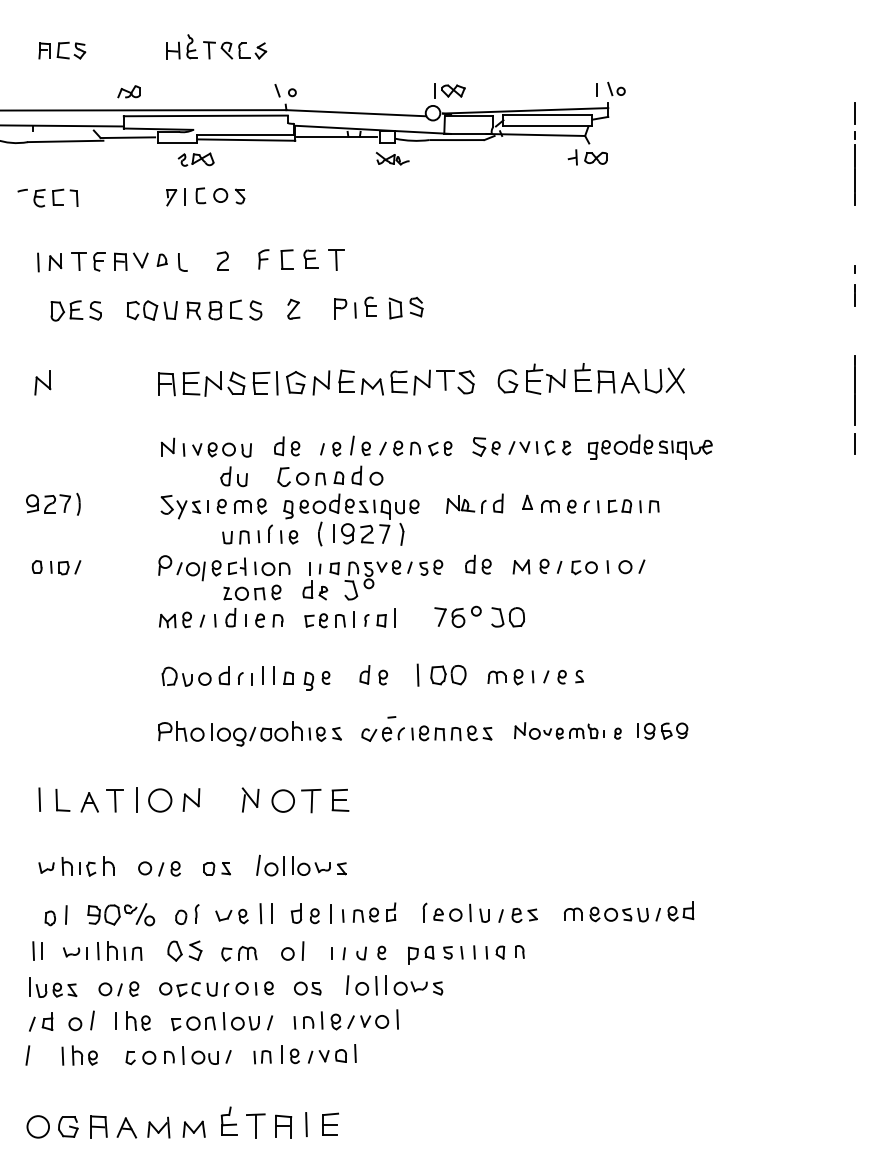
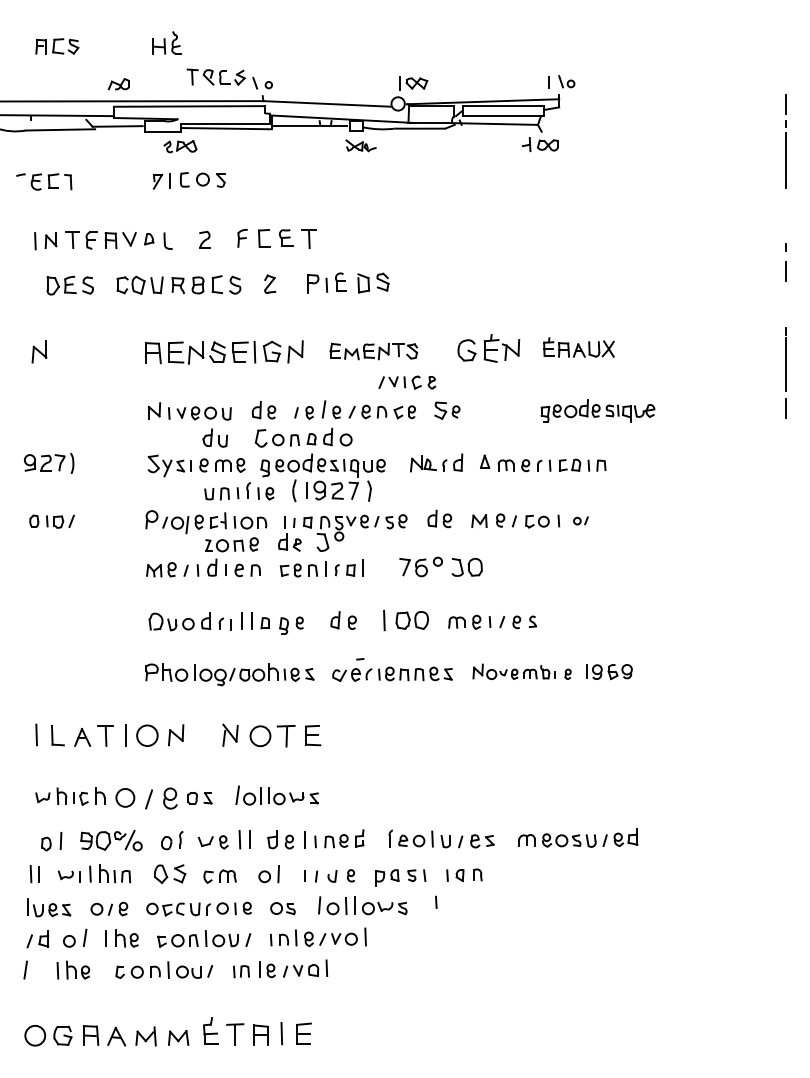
part: (234, 49) -> (215, 76), moved
part: (629, 378) -> (578, 347), size x0.7
part: (406, 382) -> (373, 351), size x0.7
part: (540, 447) -> (407, 382), moved
part: (631, 566) -> (580, 520), size x0.6
part: (159, 868) -> (146, 798), size x1.6
line: (474, 951) -> (436, 901), moved

